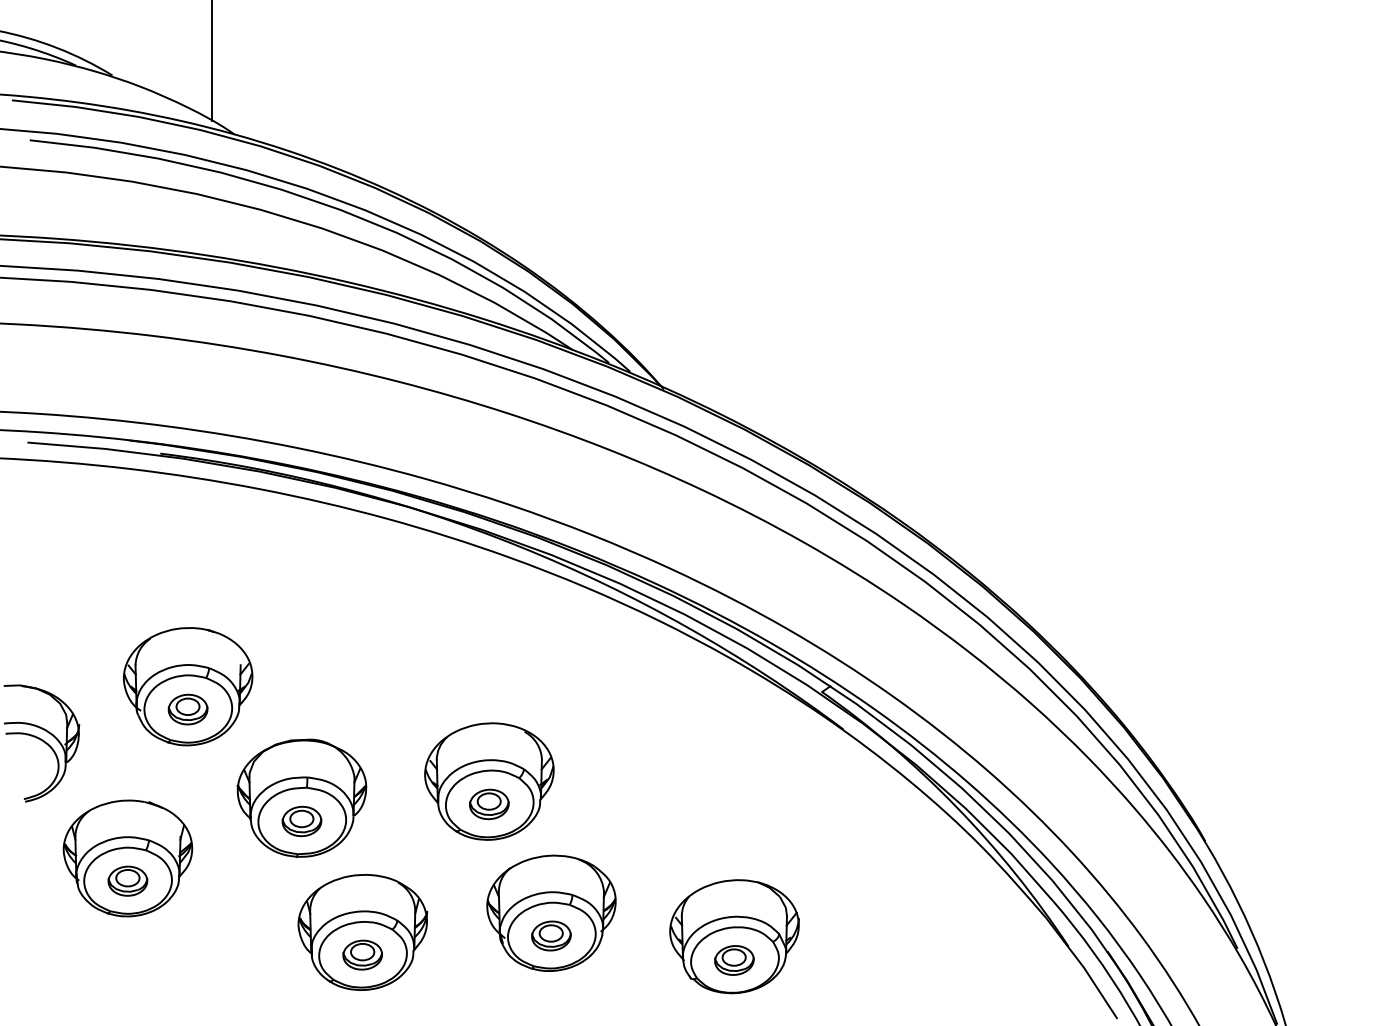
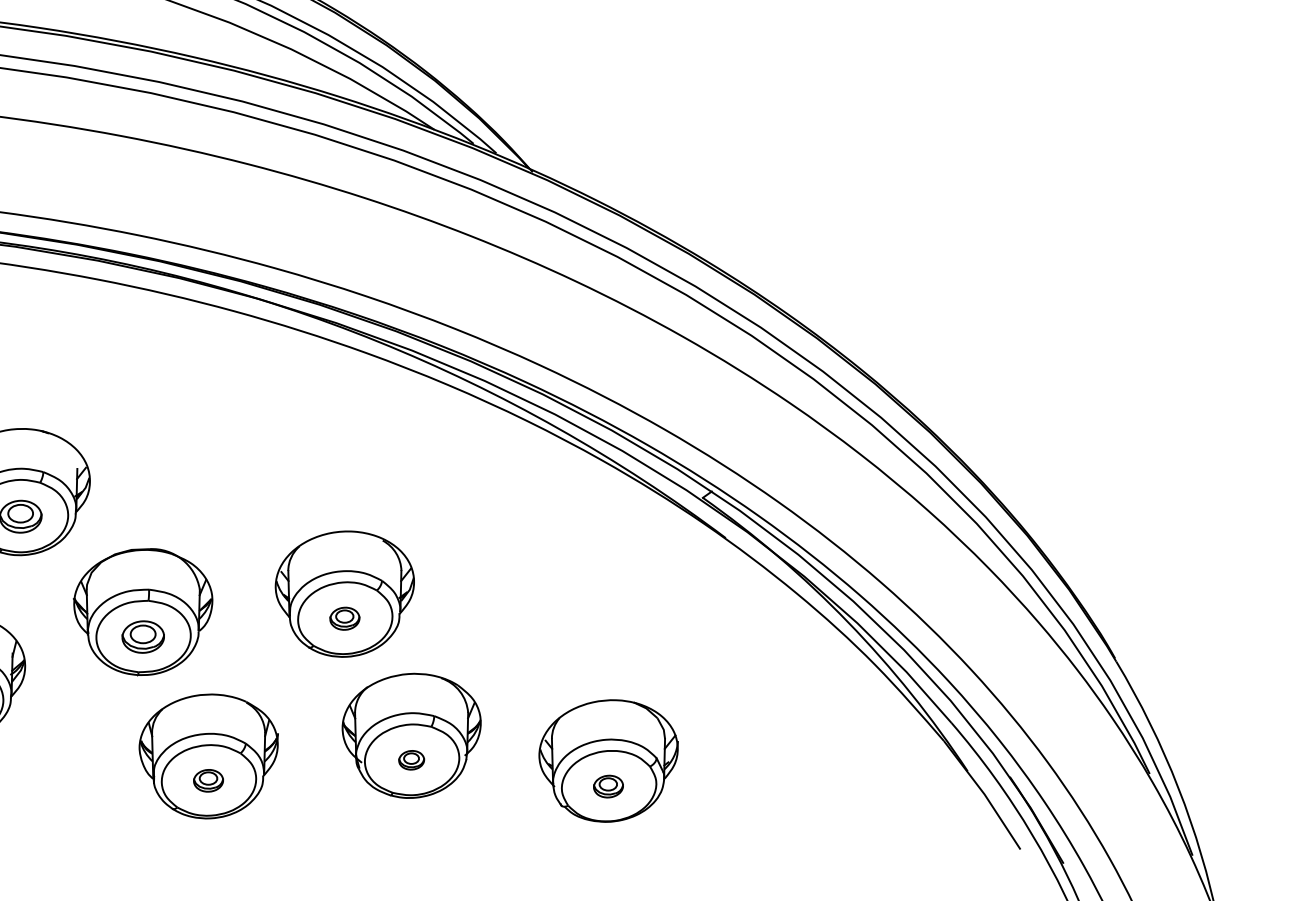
part: (489, 804) -> (345, 618), size x0.7
part: (551, 935) -> (411, 759), size x0.6
part: (362, 954) -> (208, 780), size x0.7
part: (734, 960) -> (608, 786), size x0.7

